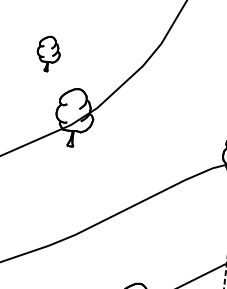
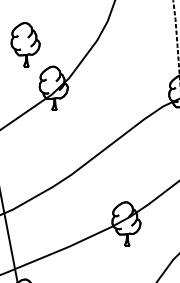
part: (48, 53) -> (25, 44), size x1.67

